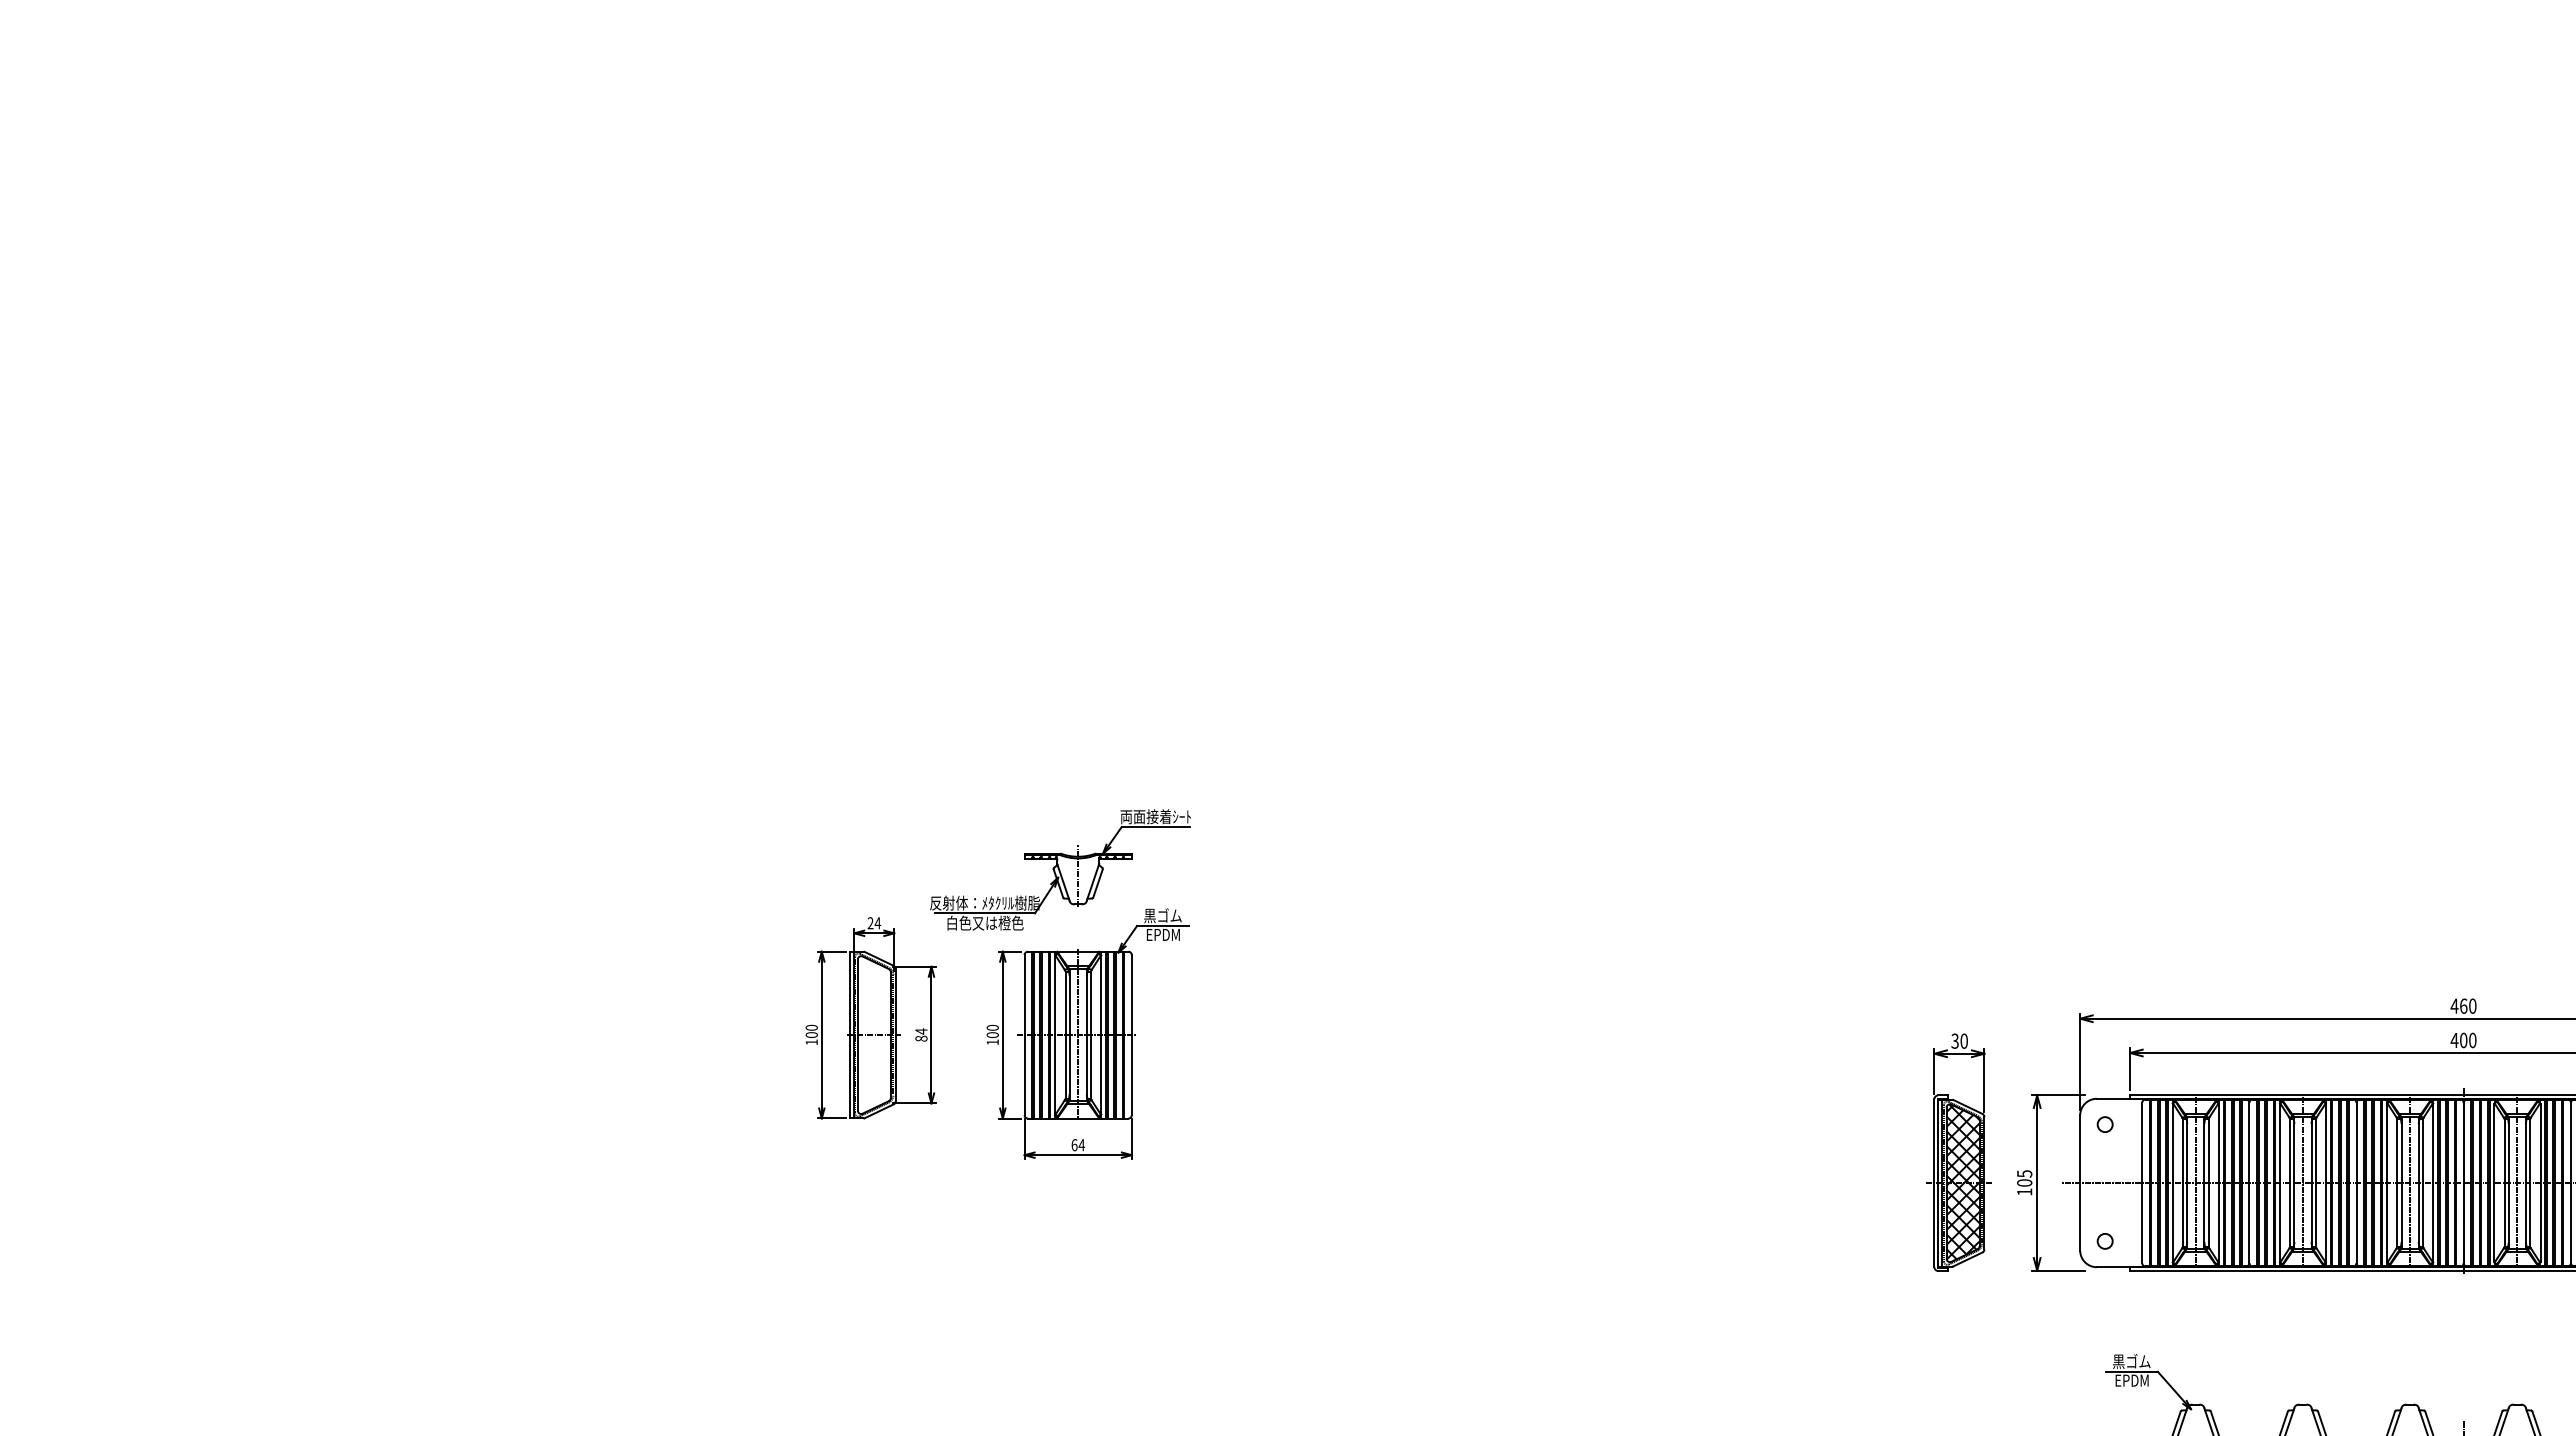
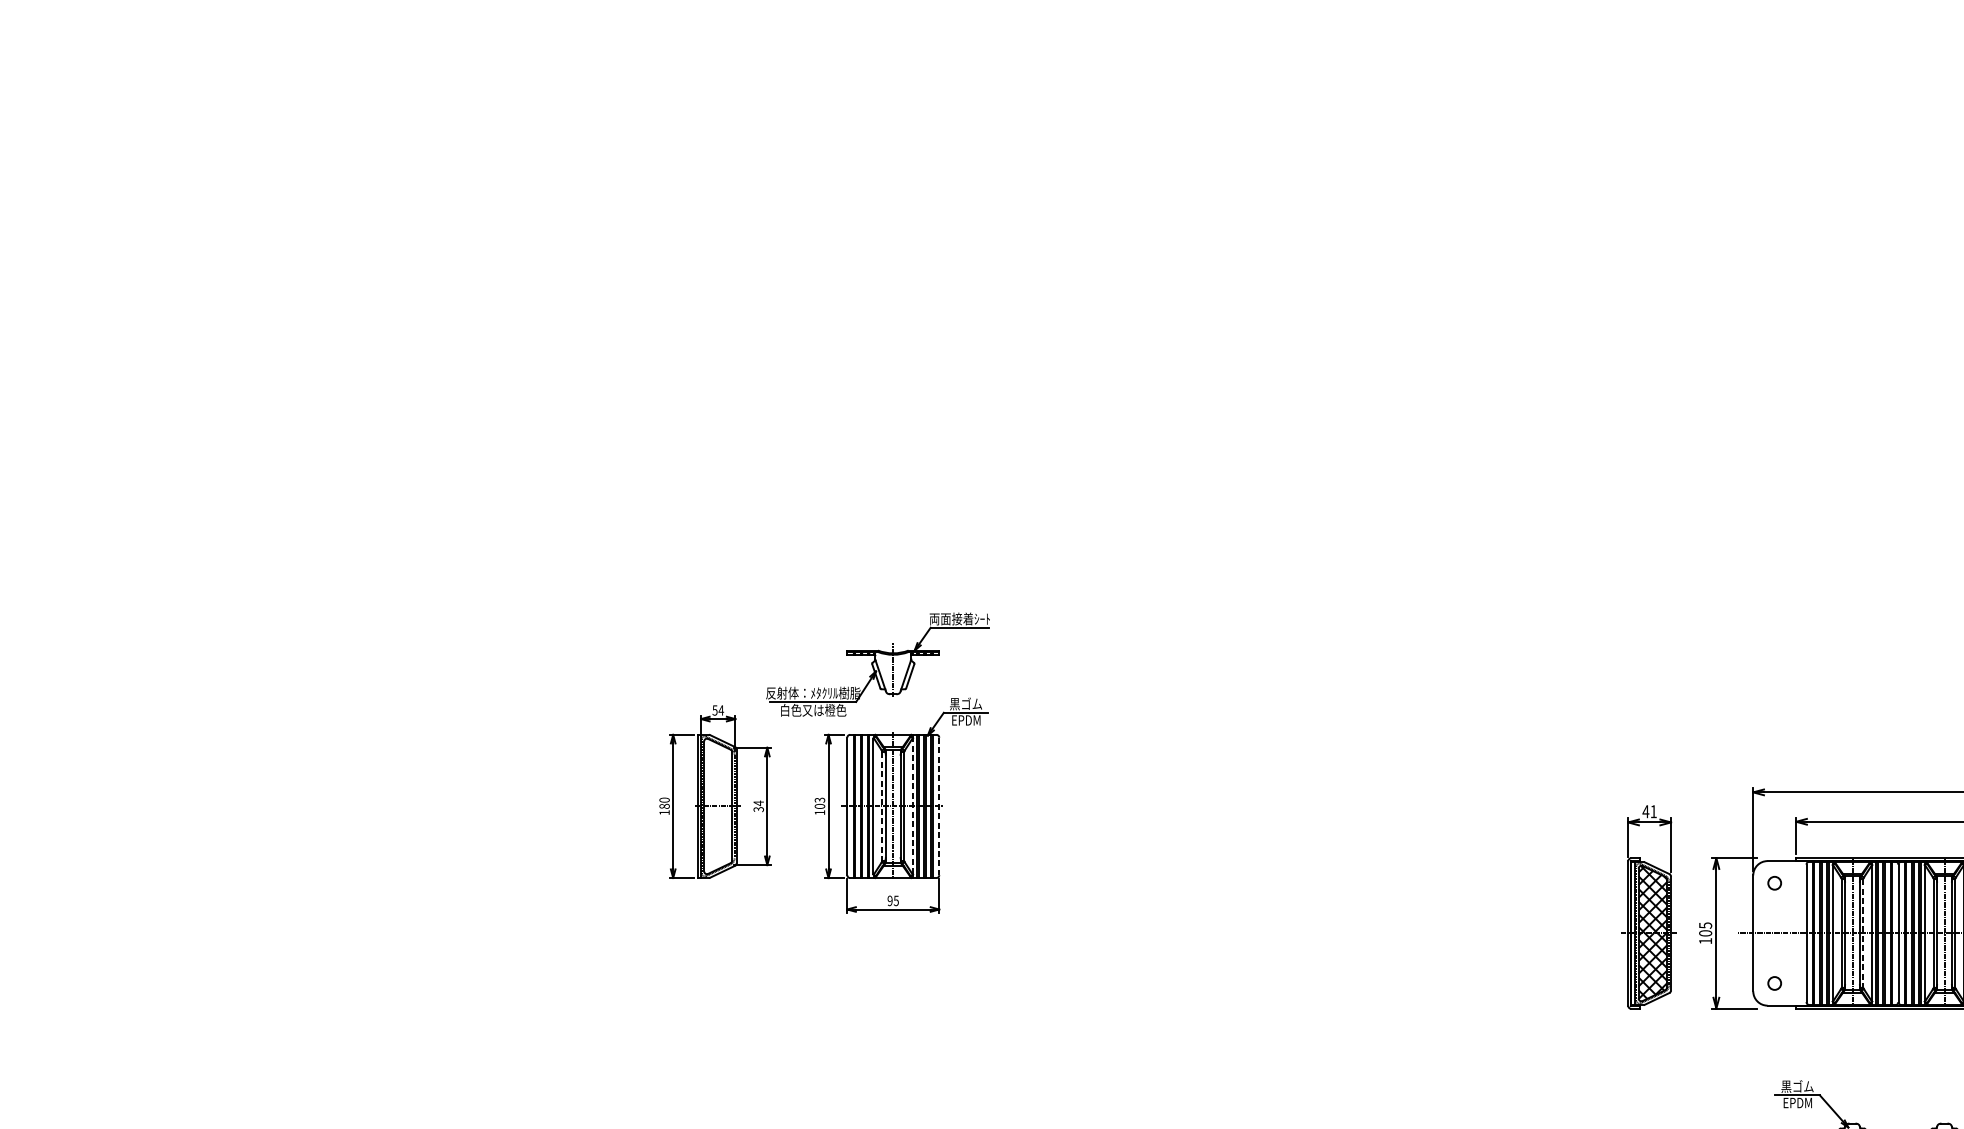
text: (870, 923) -> (715, 710), 24 -> 54
text: (992, 1027) -> (819, 799), 100 -> 103
text: (811, 1034) -> (664, 805), 100 -> 180
line: (1101, 1034) -> (913, 805), solid -> dashed
line: (1065, 1035) -> (882, 806), solid -> dashed
line: (1131, 1035) -> (939, 806), solid -> dashed
text: (921, 1038) -> (758, 809), 84 -> 34
text: (1959, 1040) -> (1649, 811), 30 -> 41
text: (1078, 1145) -> (893, 901), 64 -> 95
line: (2208, 1183) -> (1863, 933), solid -> dashed

